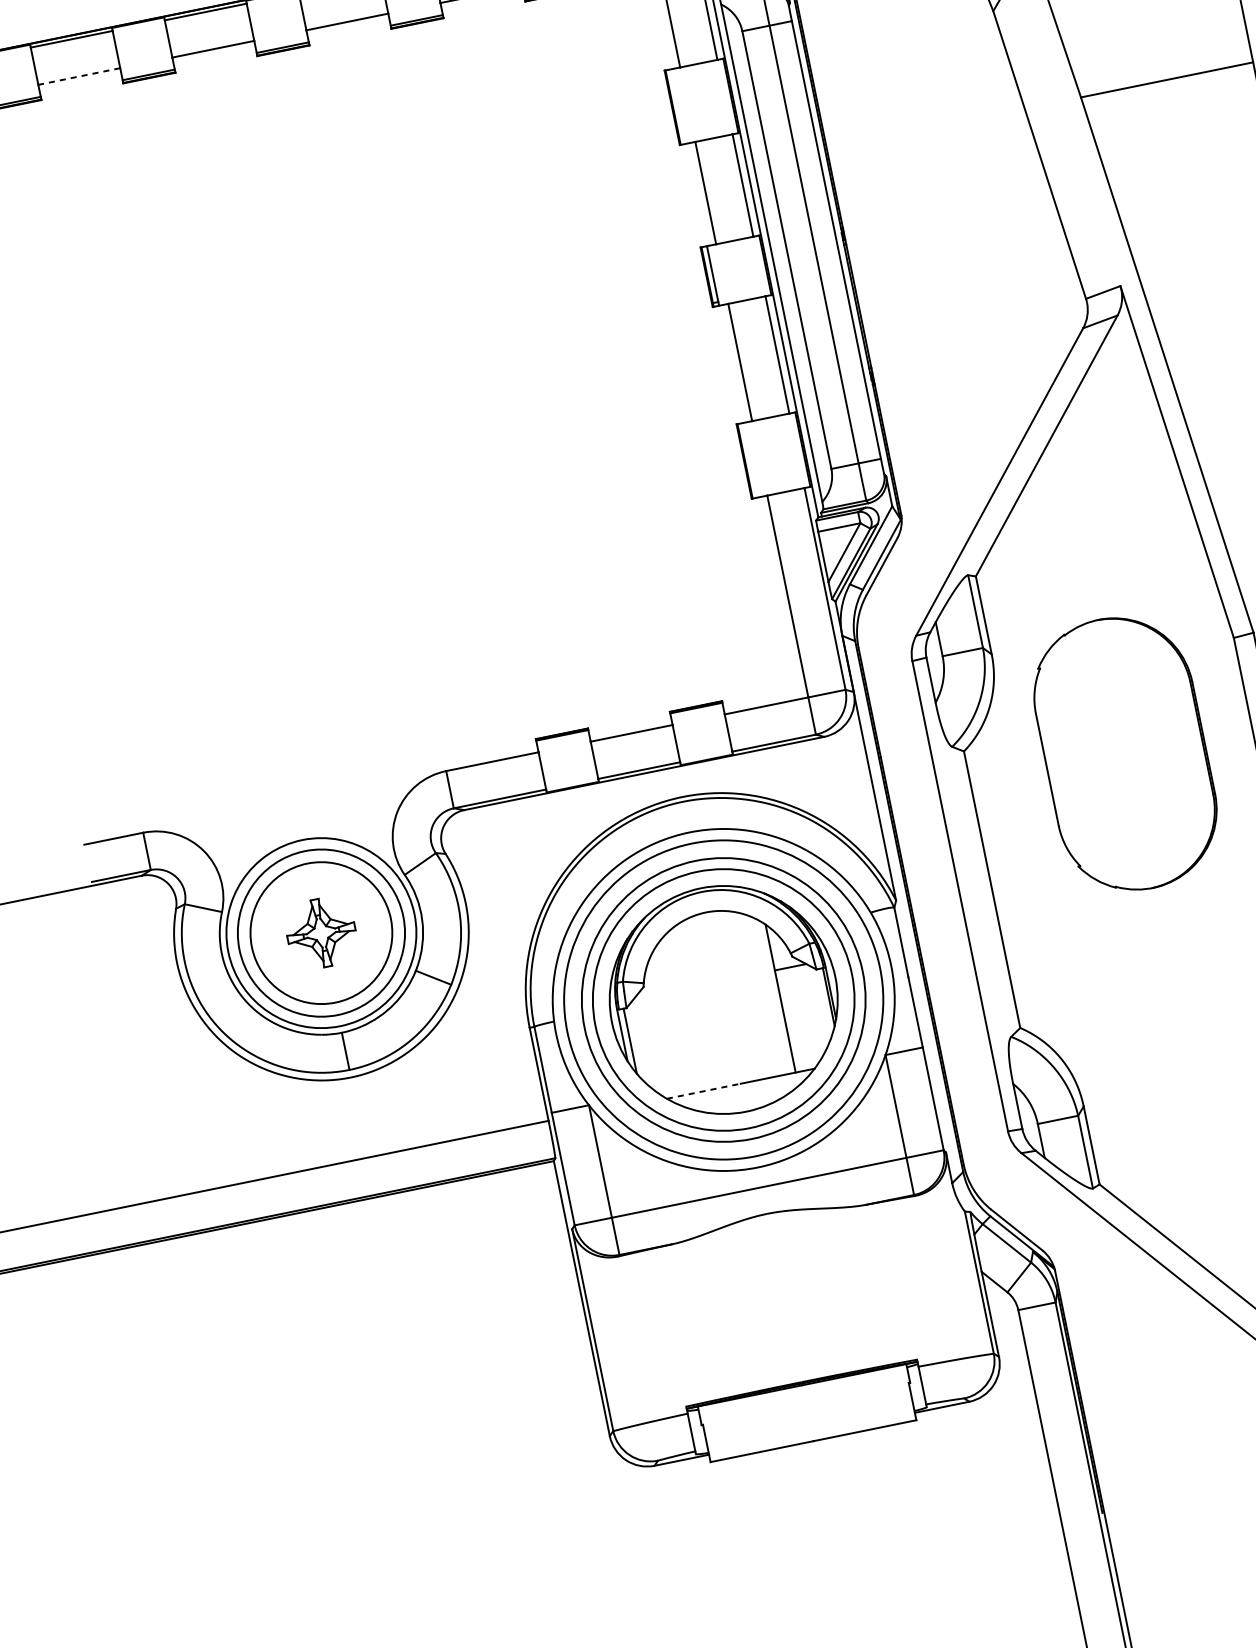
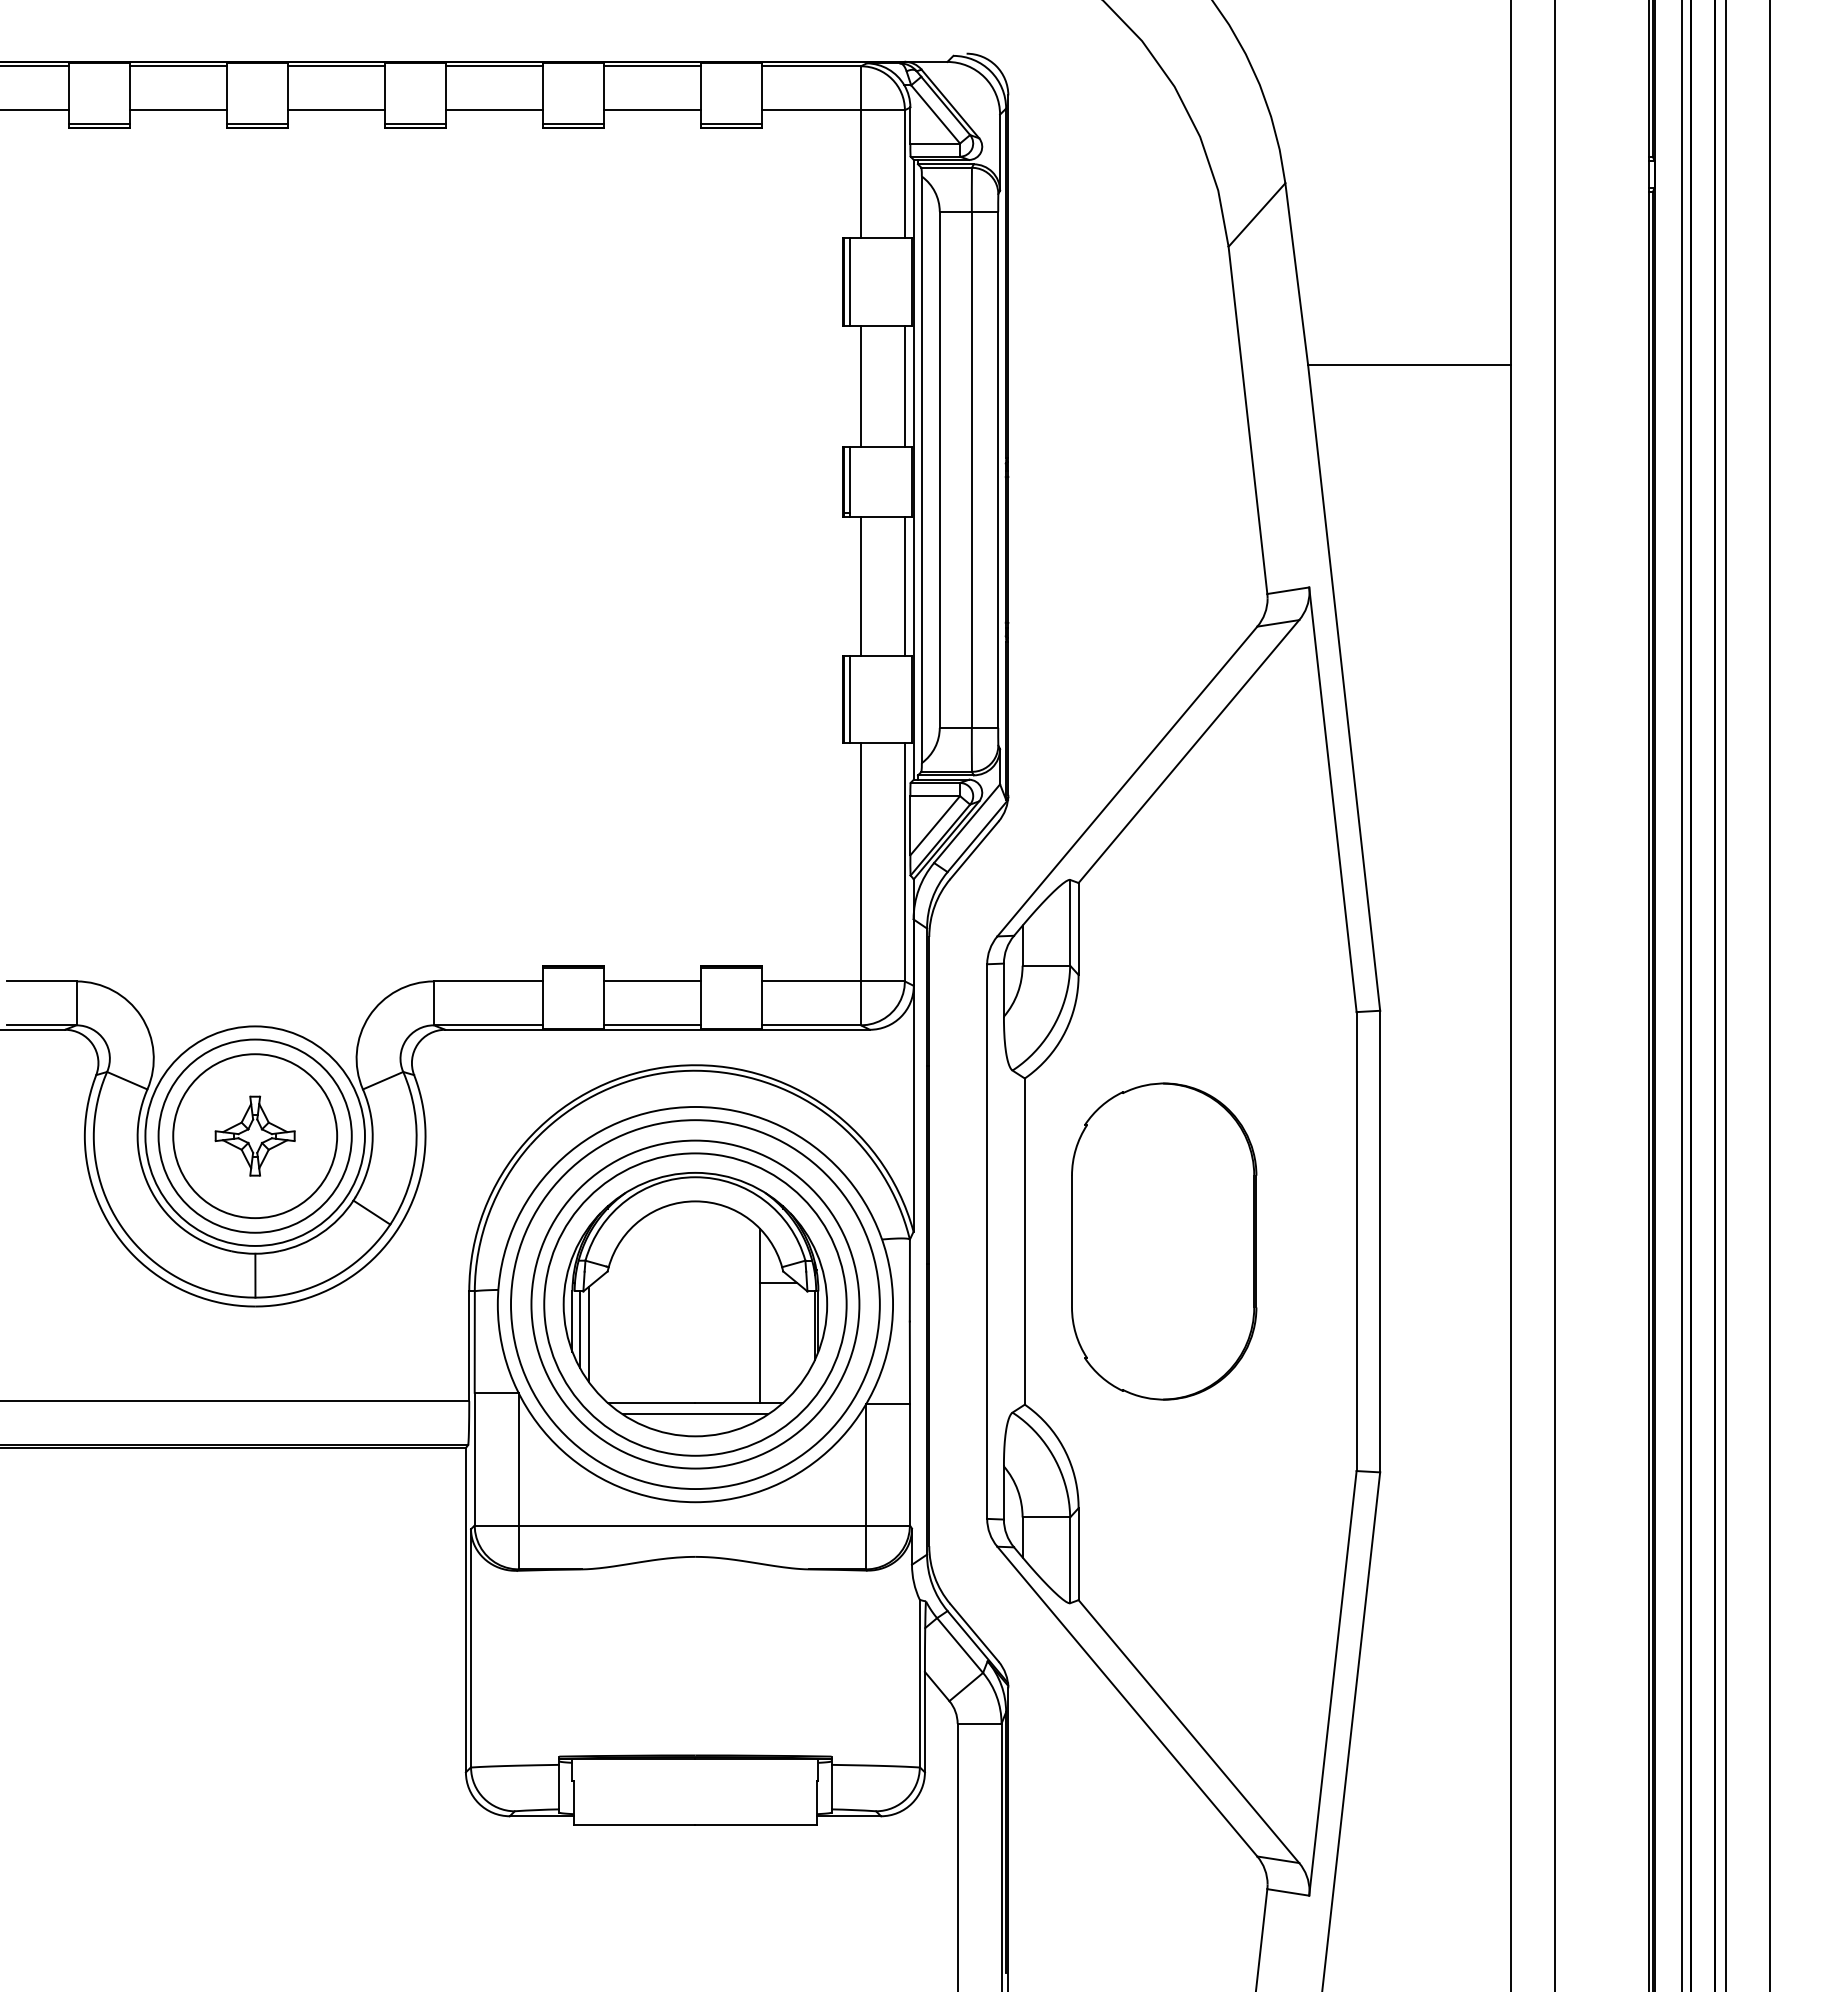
line: (78, 76) -> (177, 110), dashed -> solid
line: (678, 106) -> (850, 282), added
line: (750, 460) -> (850, 699), added
part: (1125, 753) -> (1164, 1241), moved
line: (638, 1043) -> (588, 1334), added
line: (703, 1091) -> (651, 1403), dashed -> solid
line: (742, 1093) -> (695, 1414), added

